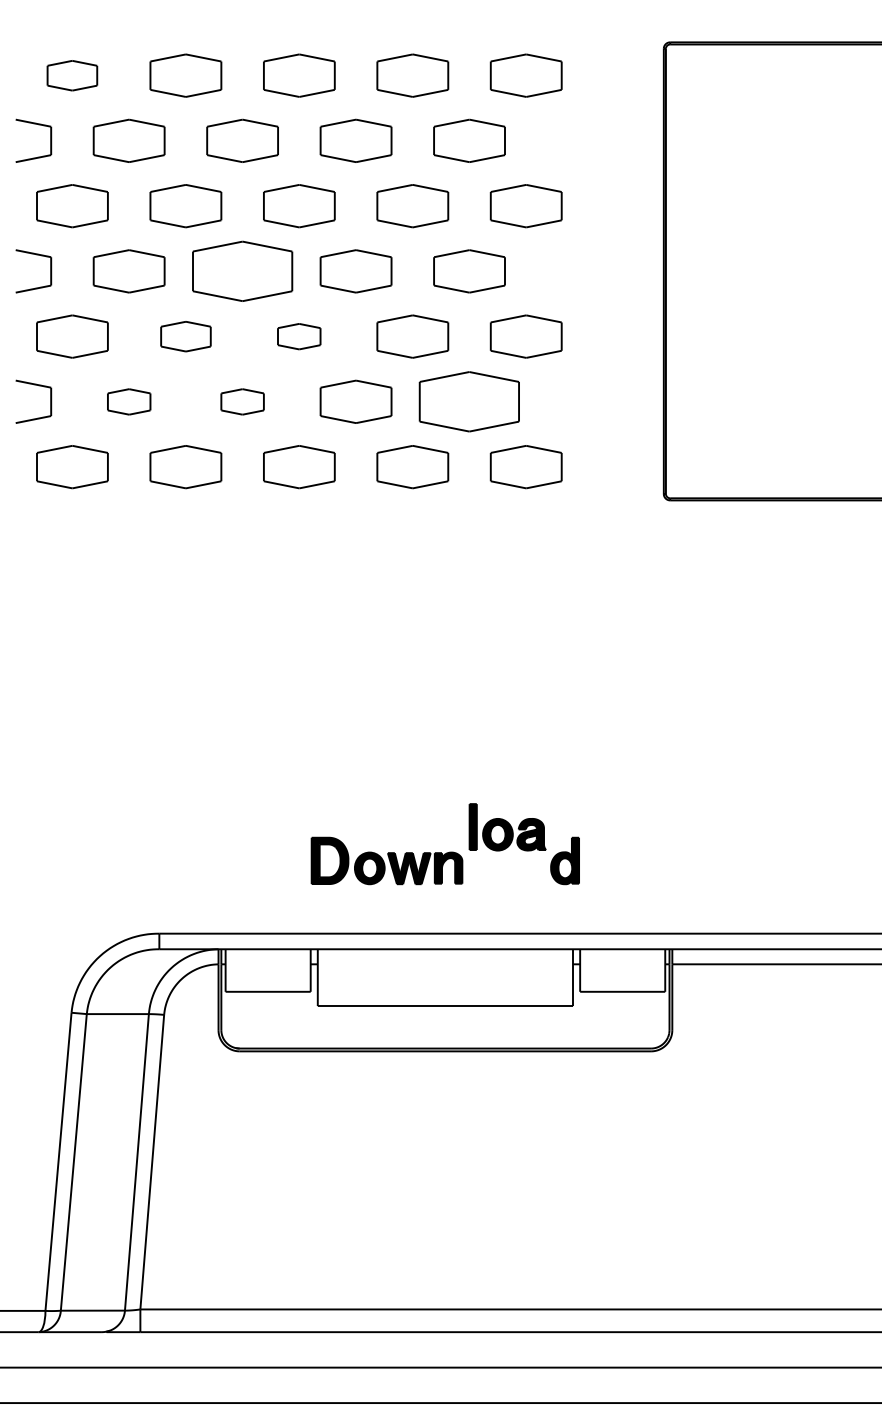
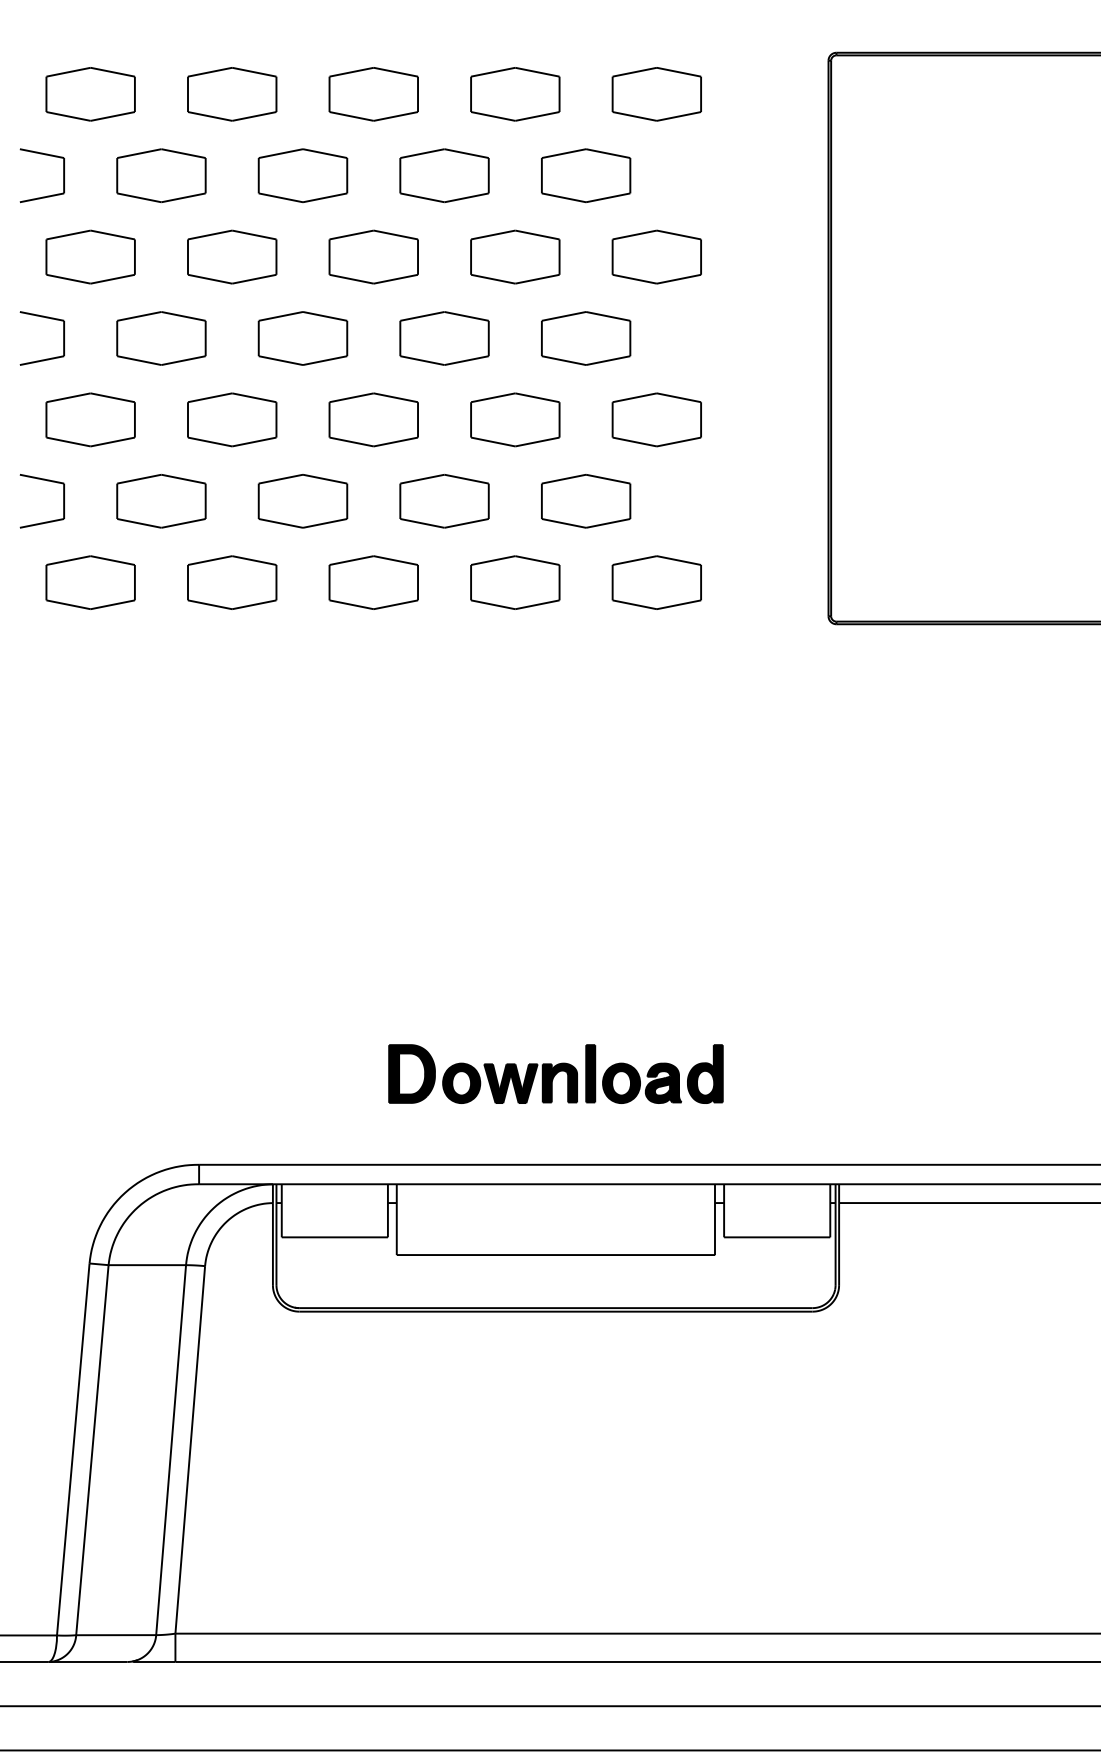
part: (72, 75) -> (90, 94), size x1.43
part: (242, 271) -> (302, 338), size x0.71
part: (186, 336) -> (232, 419), size x1.43
part: (299, 336) -> (373, 419), size x1.67
part: (129, 402) -> (161, 501), size x1.67
part: (242, 402) -> (302, 501), size x1.67
part: (469, 402) -> (586, 501), size x0.71
part: (507, 826) -> (633, 1073), moved

